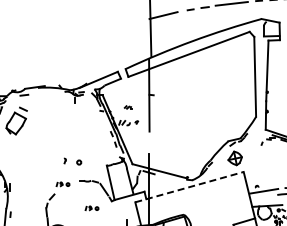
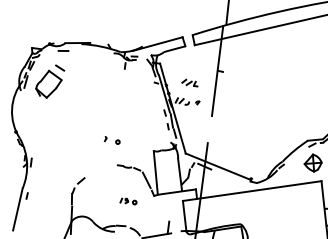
part: (128, 107) -> (189, 82), size x1.67
part: (72, 161) -> (112, 140), size x0.71
part: (62, 184) -> (96, 167), removed
line: (189, 187) -> (252, 191), dashed -> solid

